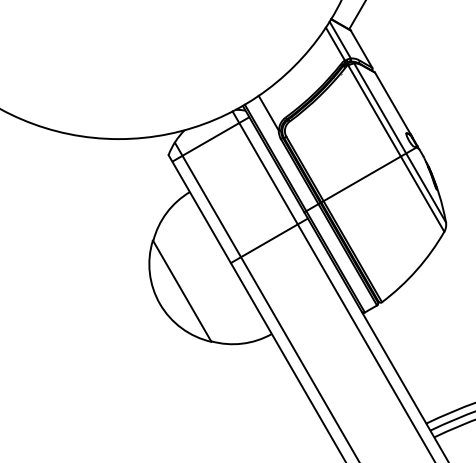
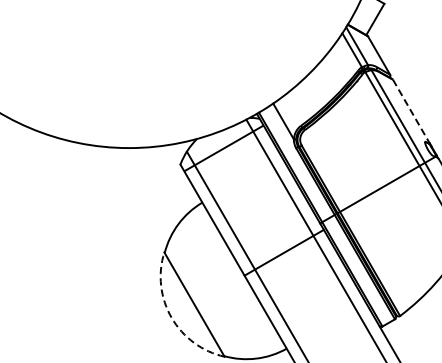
line: (393, 103) -> (411, 111), solid -> dashed
arc: (160, 303) -> (172, 317), solid -> dashed

